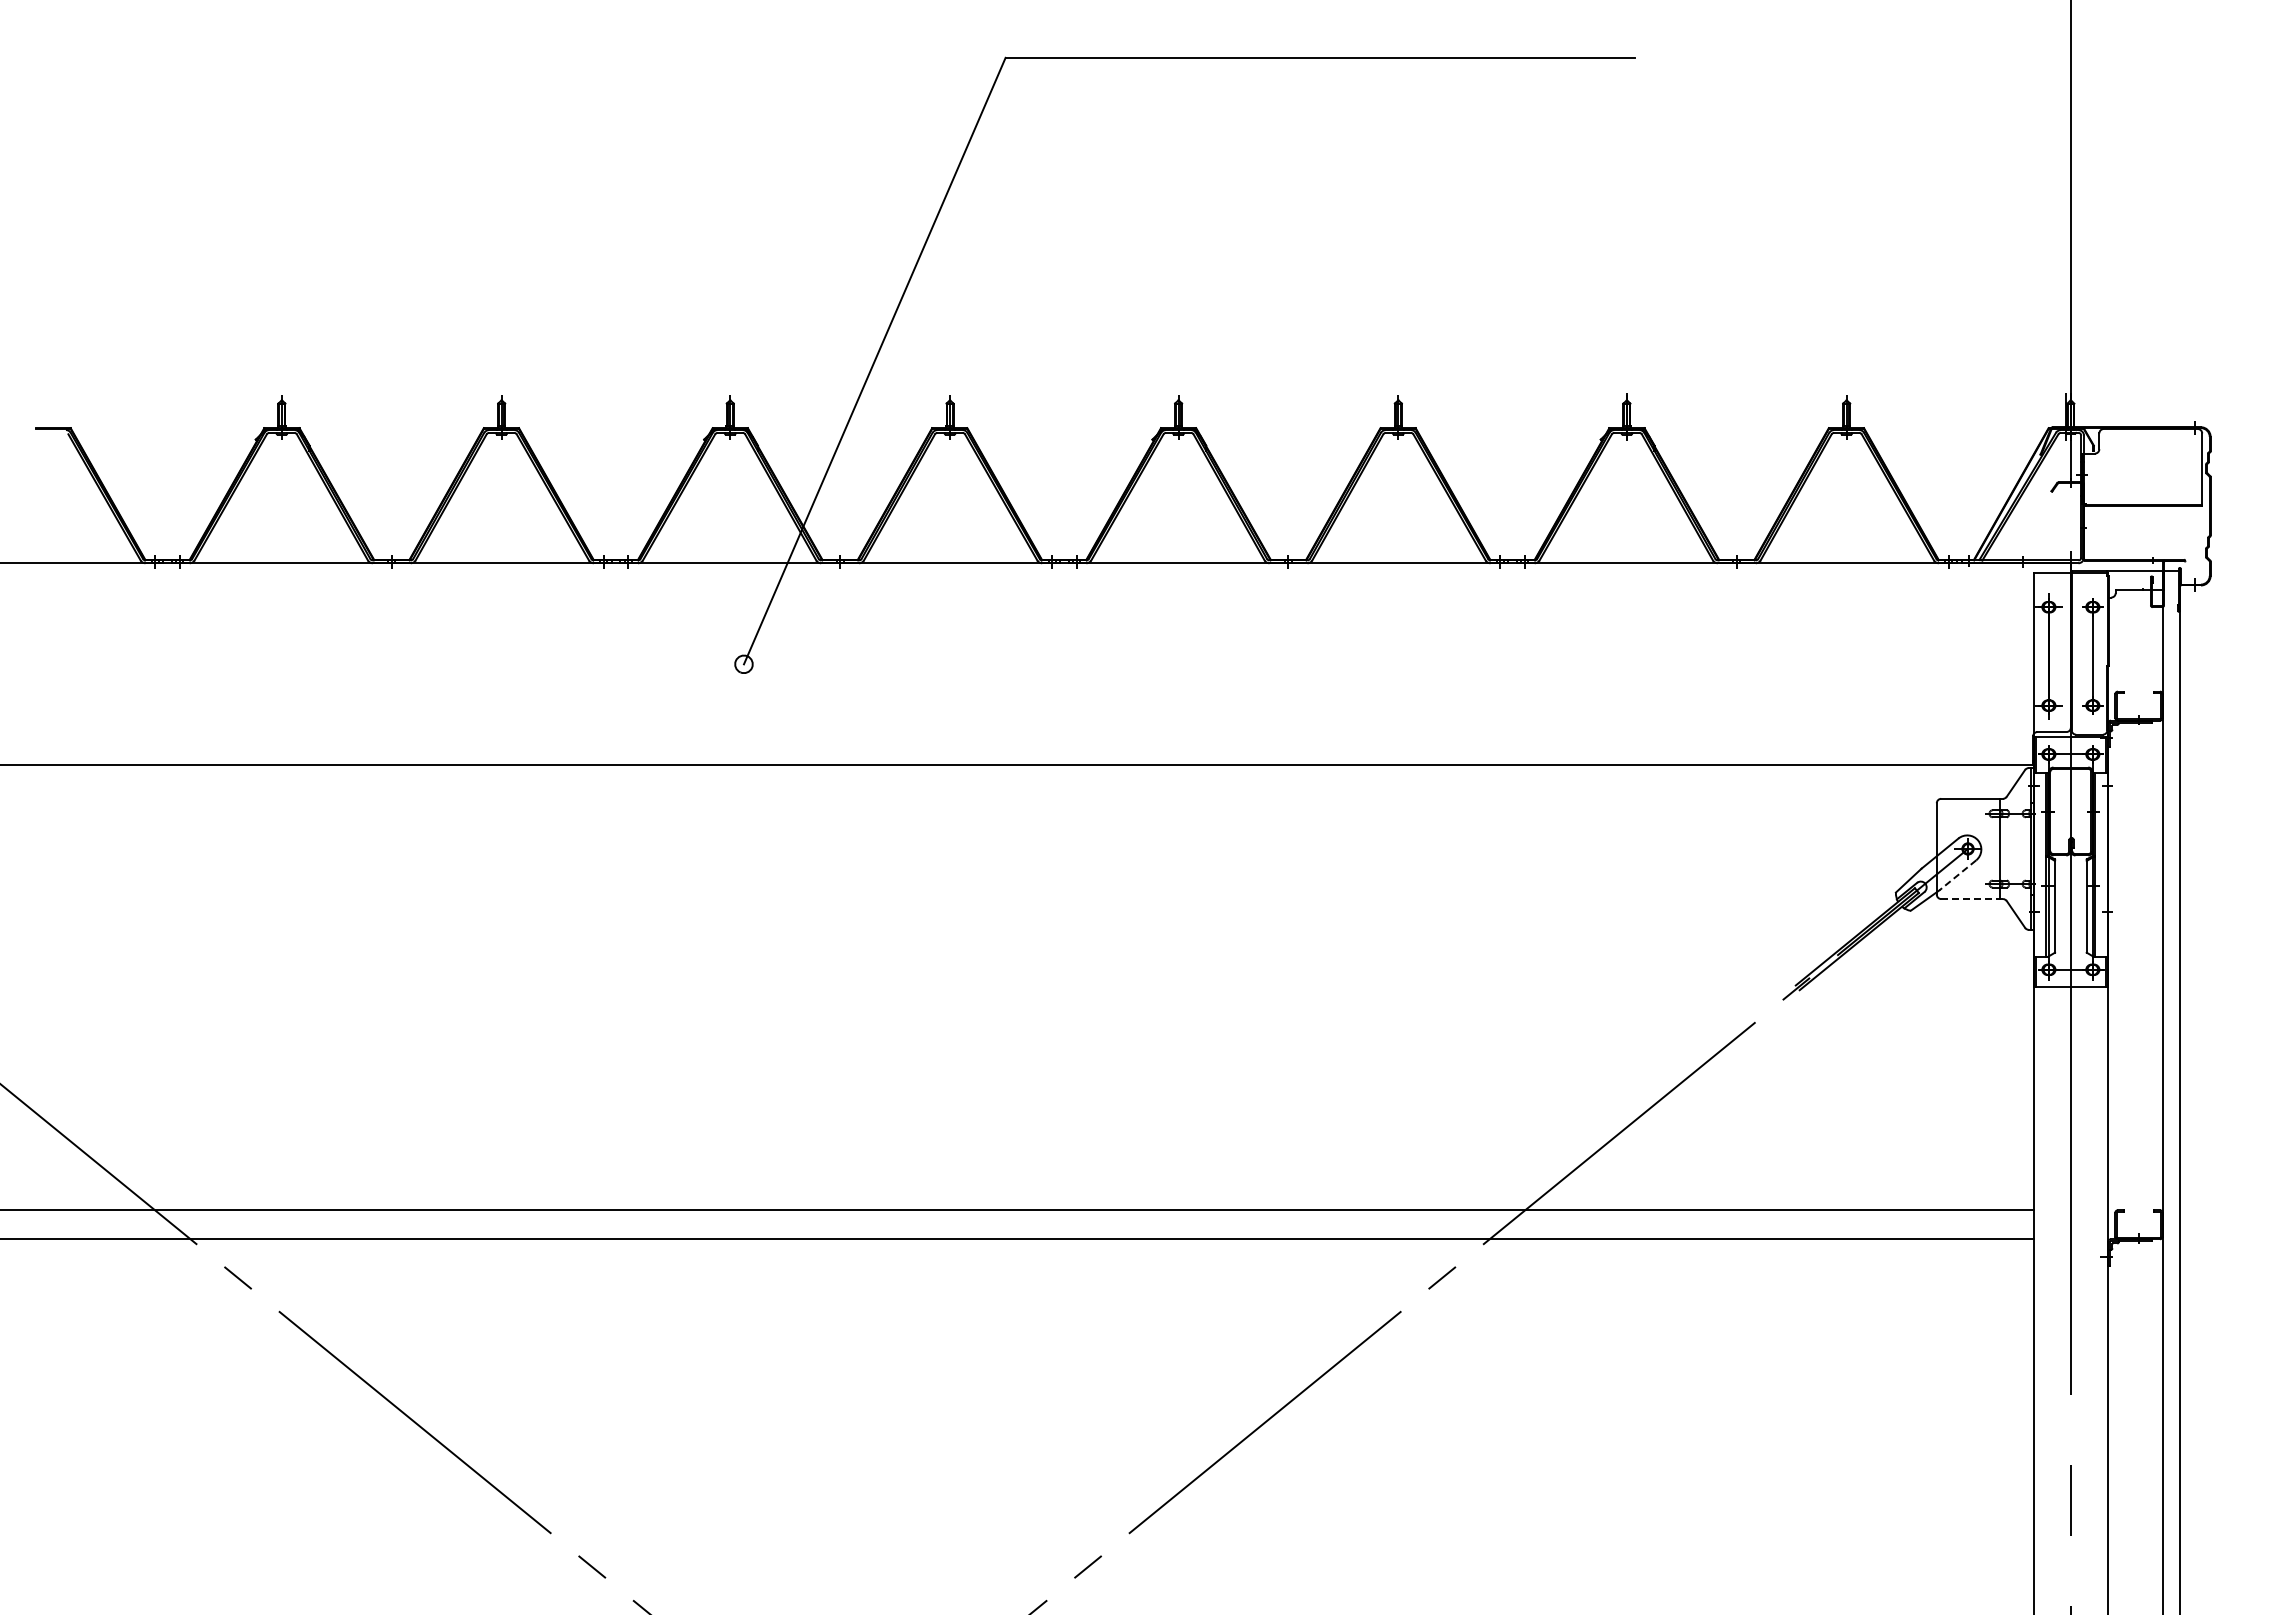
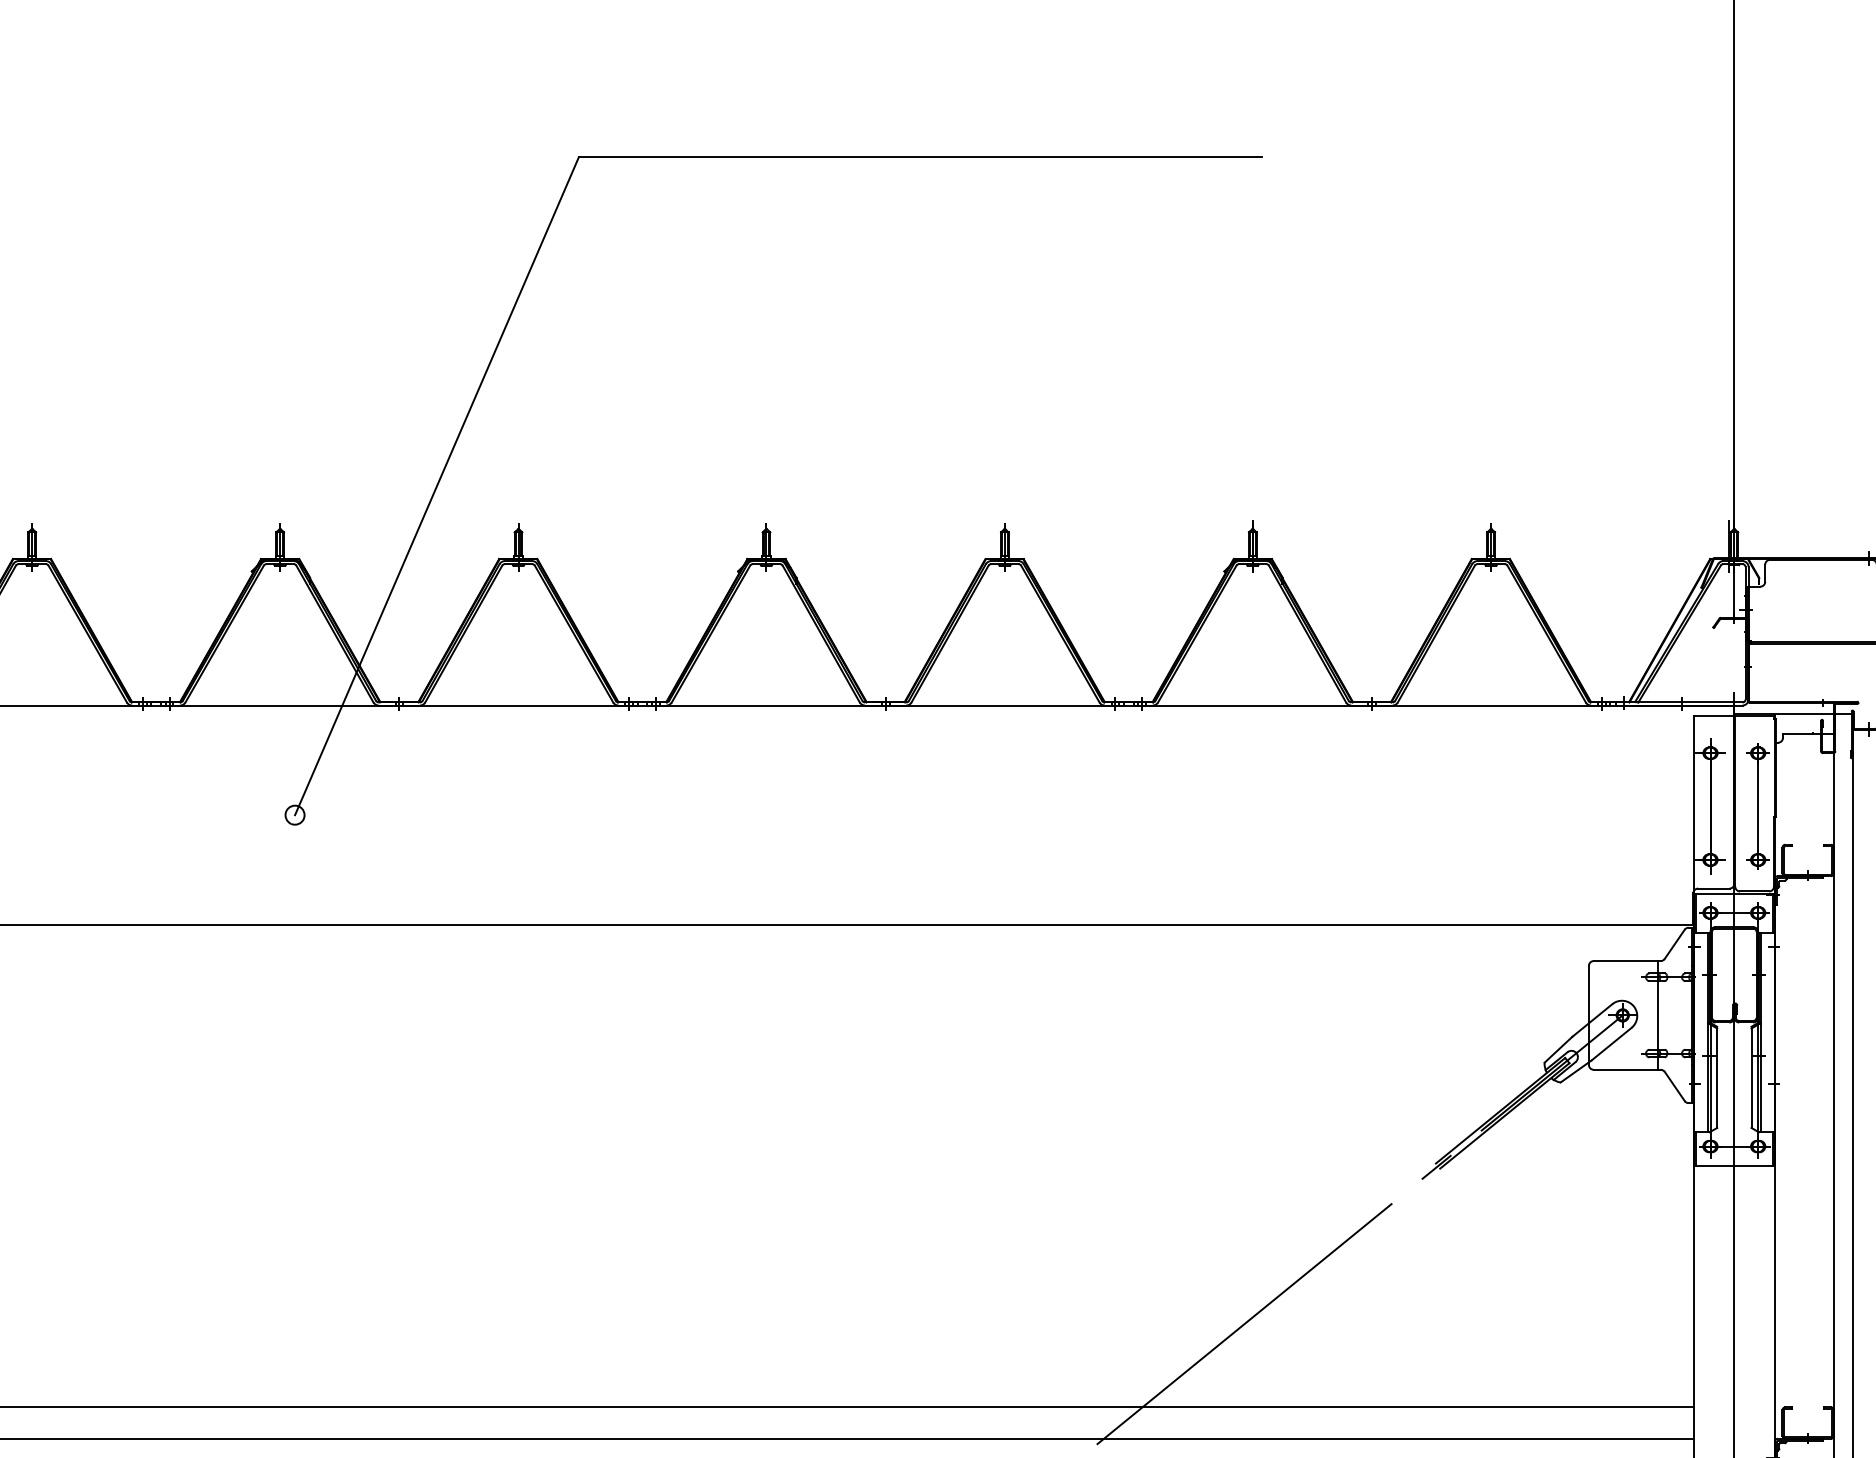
line: (1957, 875) -> (1611, 1044), dashed -> solid
line: (1972, 899) -> (1627, 1070), dashed -> solid

